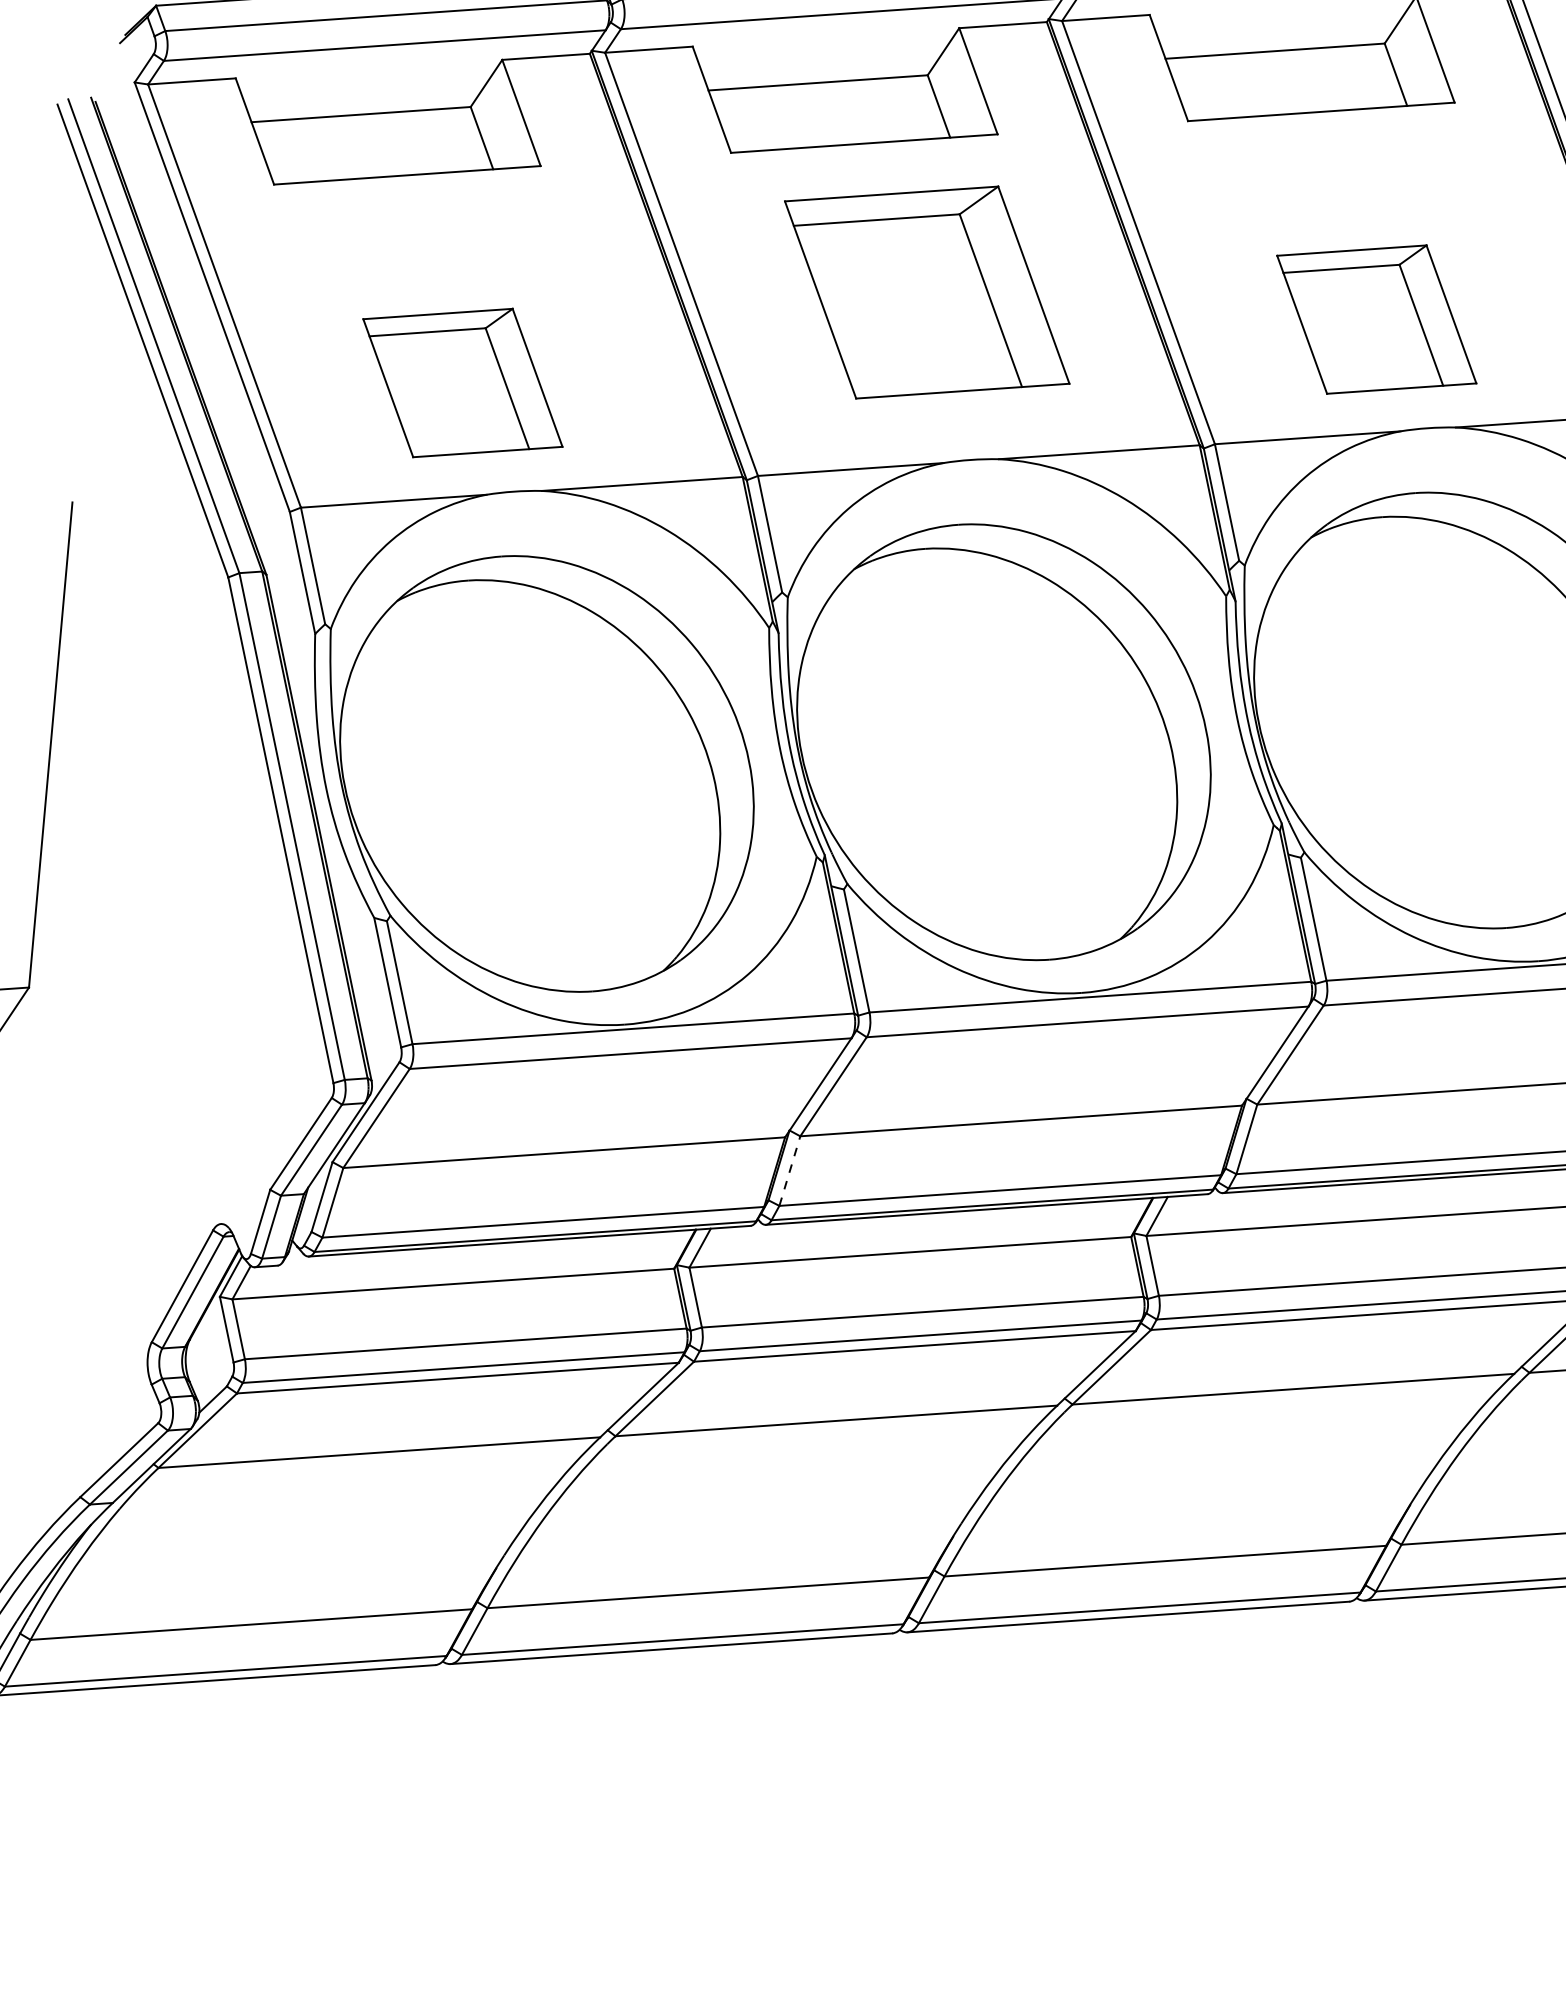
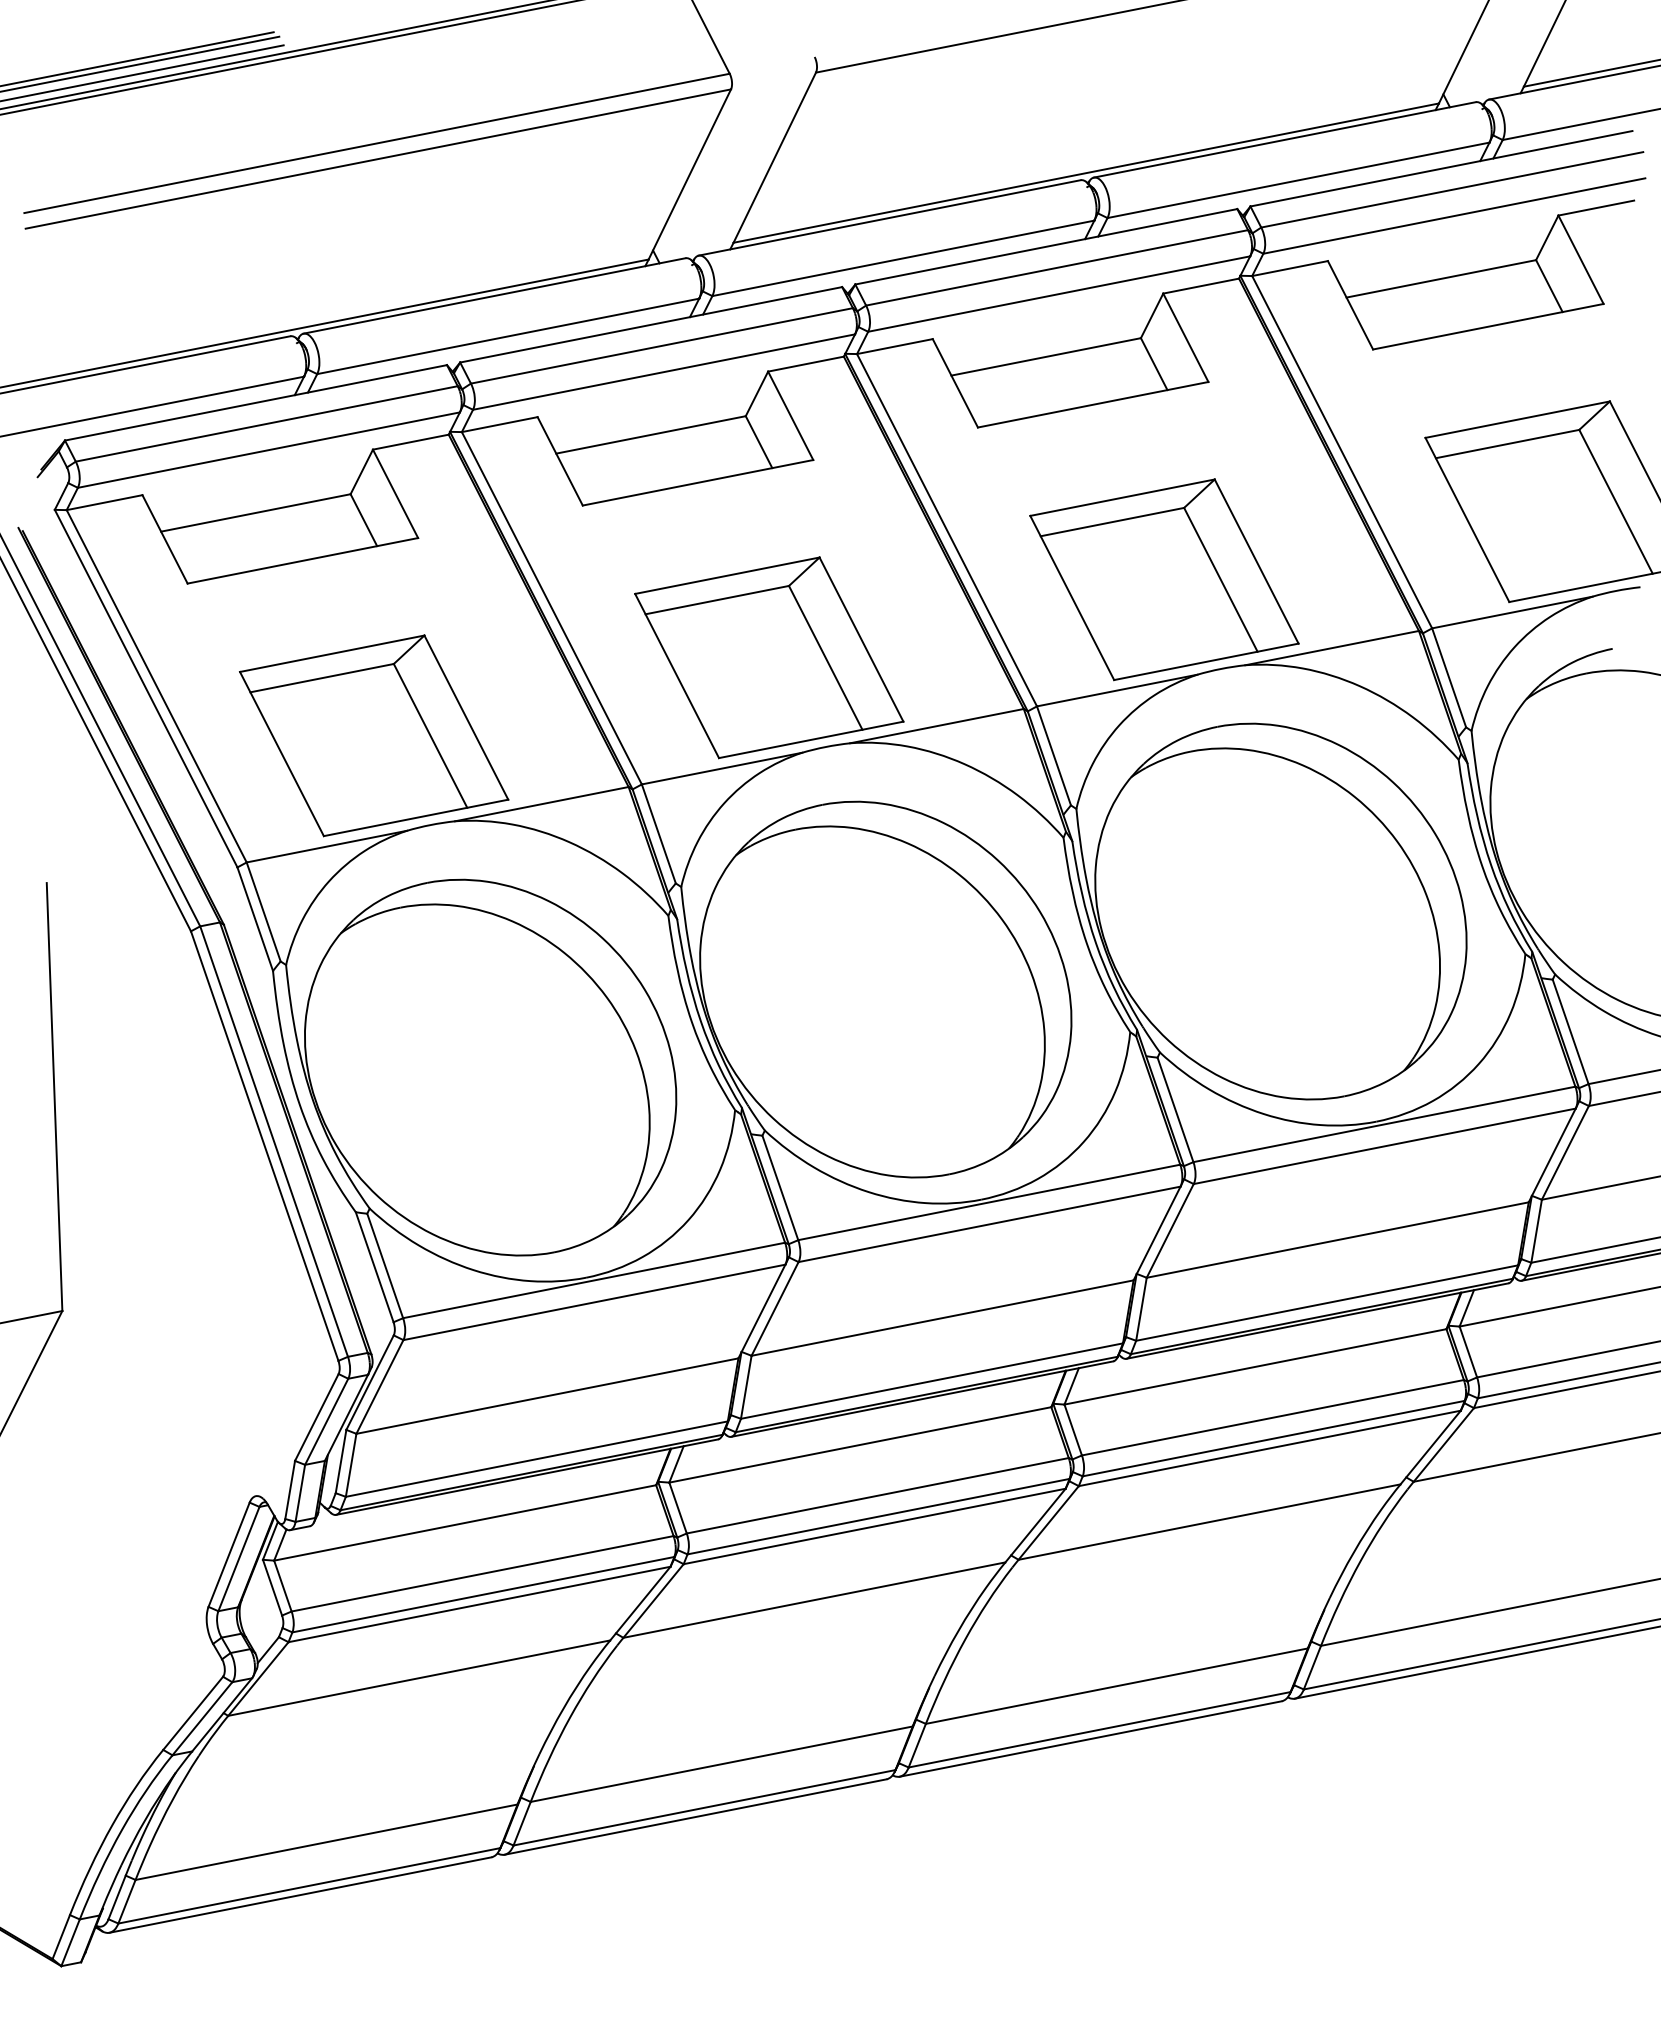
part: (927, 292) -> (769, 657), moved
part: (1376, 319) -> (1164, 579), size x1.43
part: (463, 382) -> (374, 735), size x1.43
line: (790, 1171) -> (746, 1387), dashed -> solid

